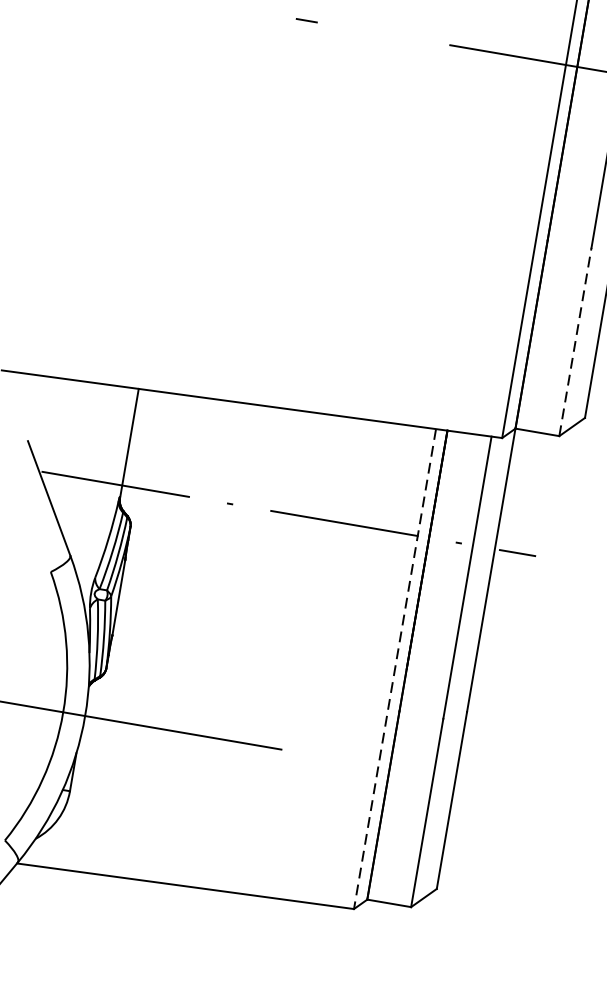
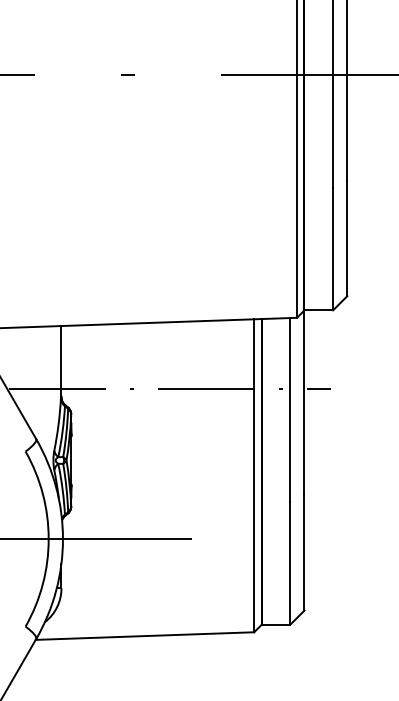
line: (576, 341) -> (333, 248), dashed -> solid
line: (395, 670) -> (254, 476), dashed -> solid

